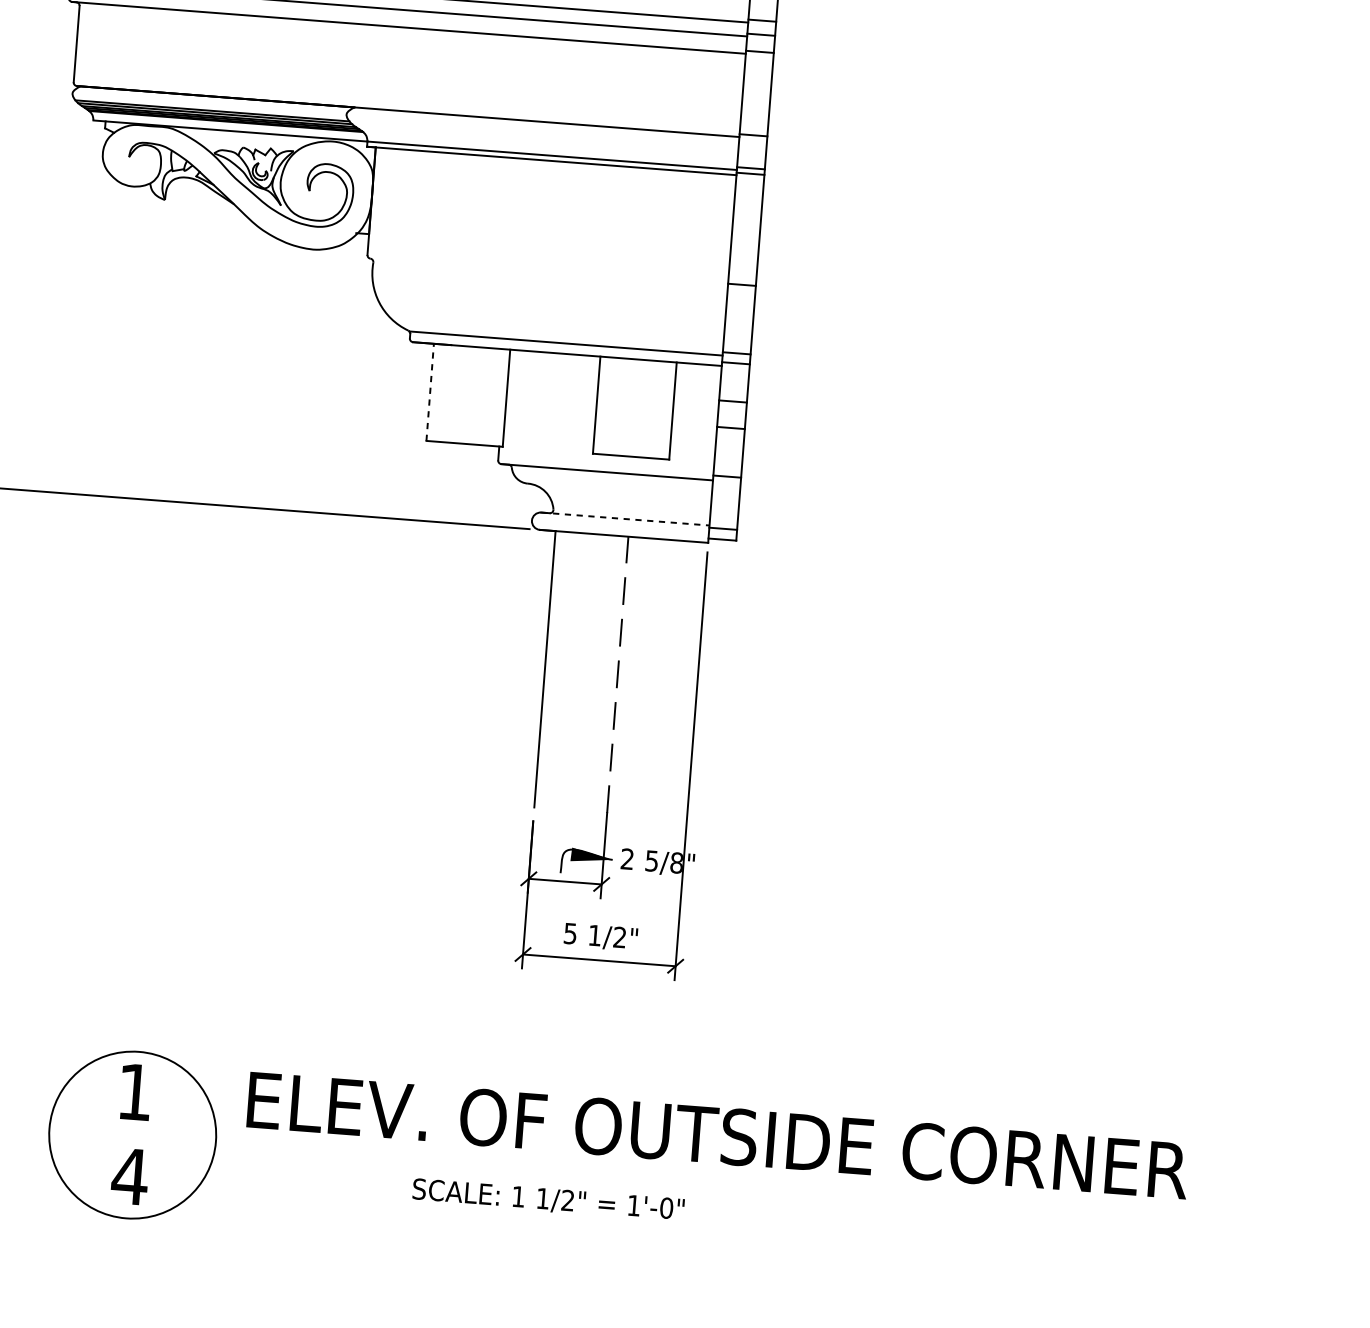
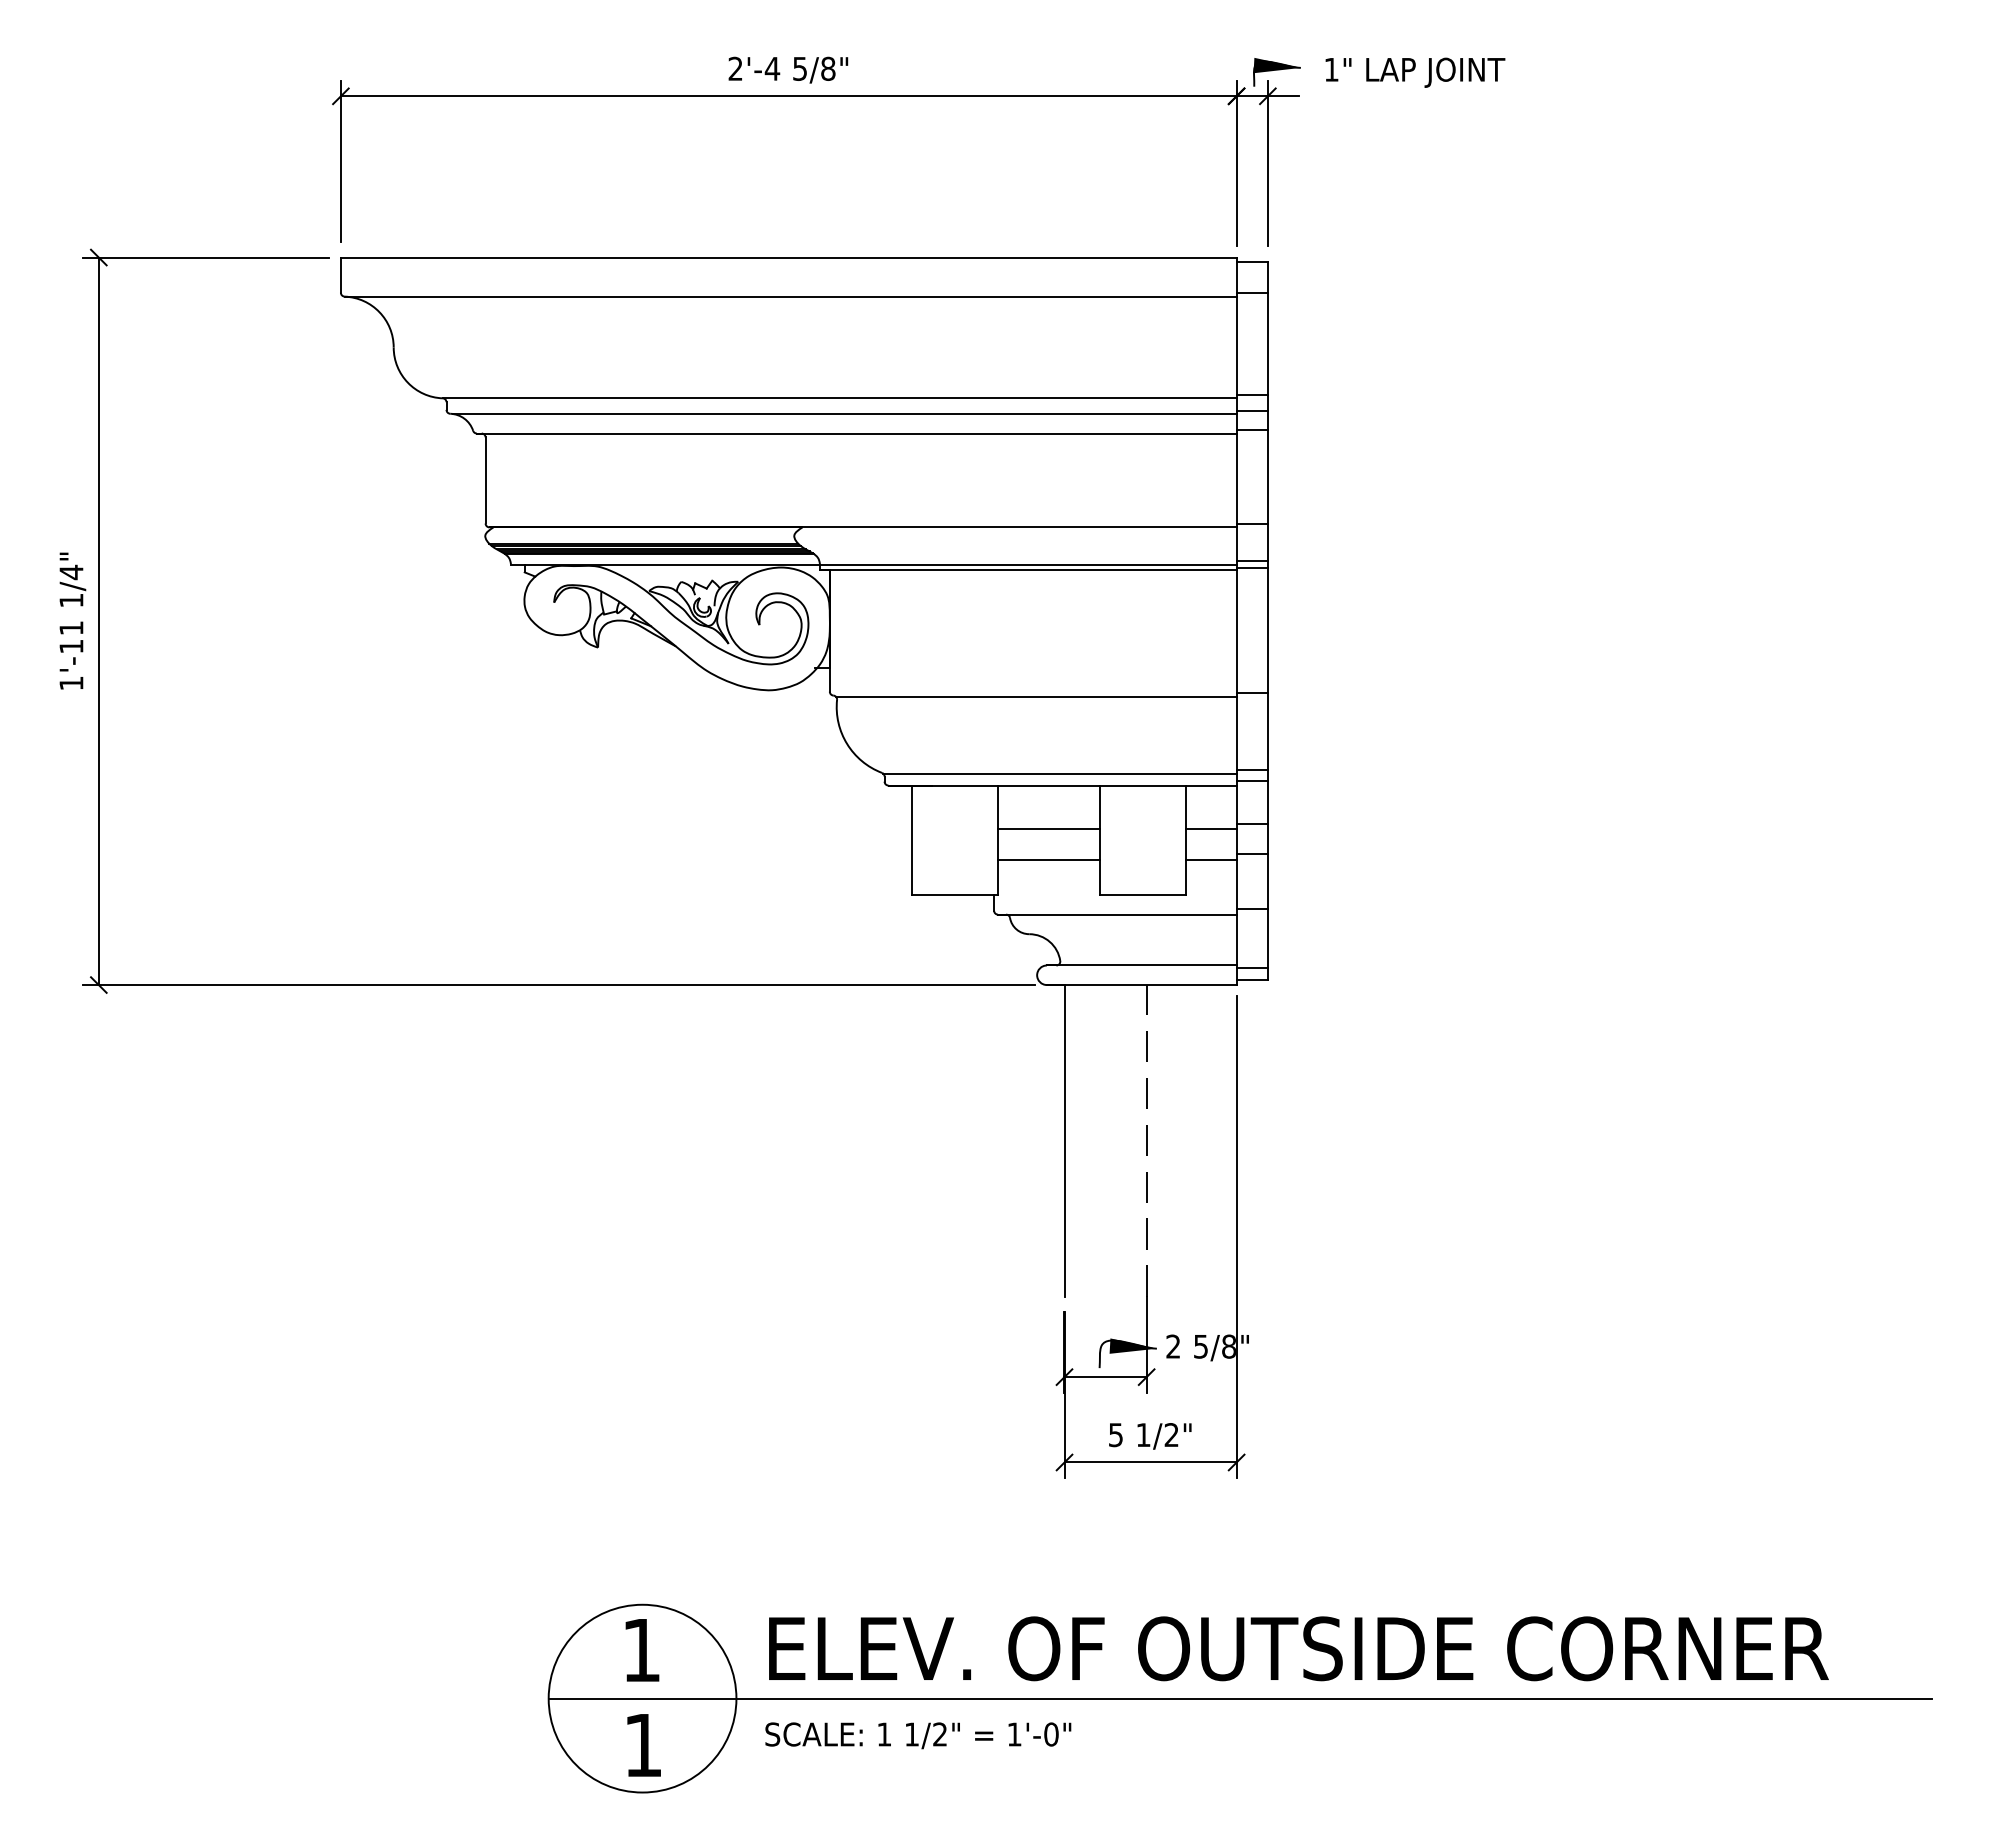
line: (550, 274) -> (1036, 697), added
line: (552, 391) -> (1048, 828), added
line: (429, 392) -> (911, 840), dashed -> solid
line: (695, 402) -> (1210, 828), added
line: (549, 418) -> (1048, 859), added
line: (693, 429) -> (1210, 859), added
line: (625, 519) -> (1141, 965), dashed -> solid
line: (662, 1175) -> (1240, 1698), added
text: (129, 1176) -> (642, 1745), 4 -> 1
text: (548, 1200) -> (918, 1735), moved

